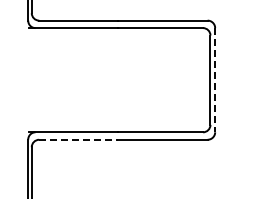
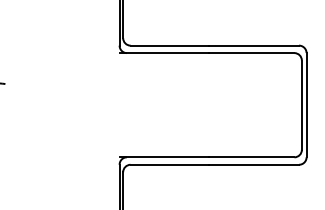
line: (215, 80) -> (306, 105), dashed -> solid
line: (79, 139) -> (170, 164), dashed -> solid

